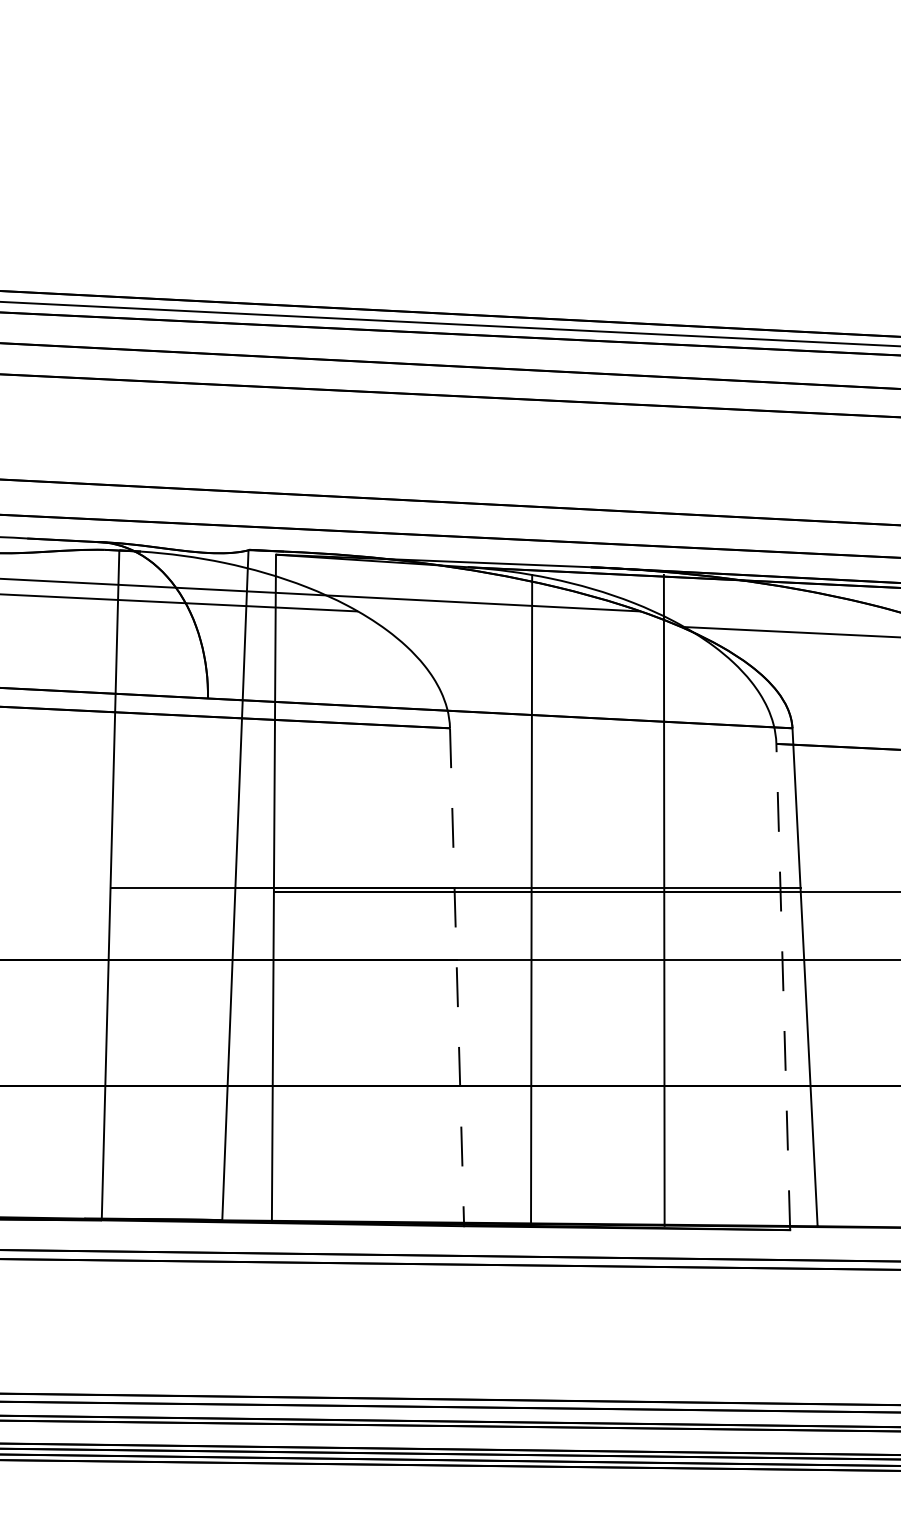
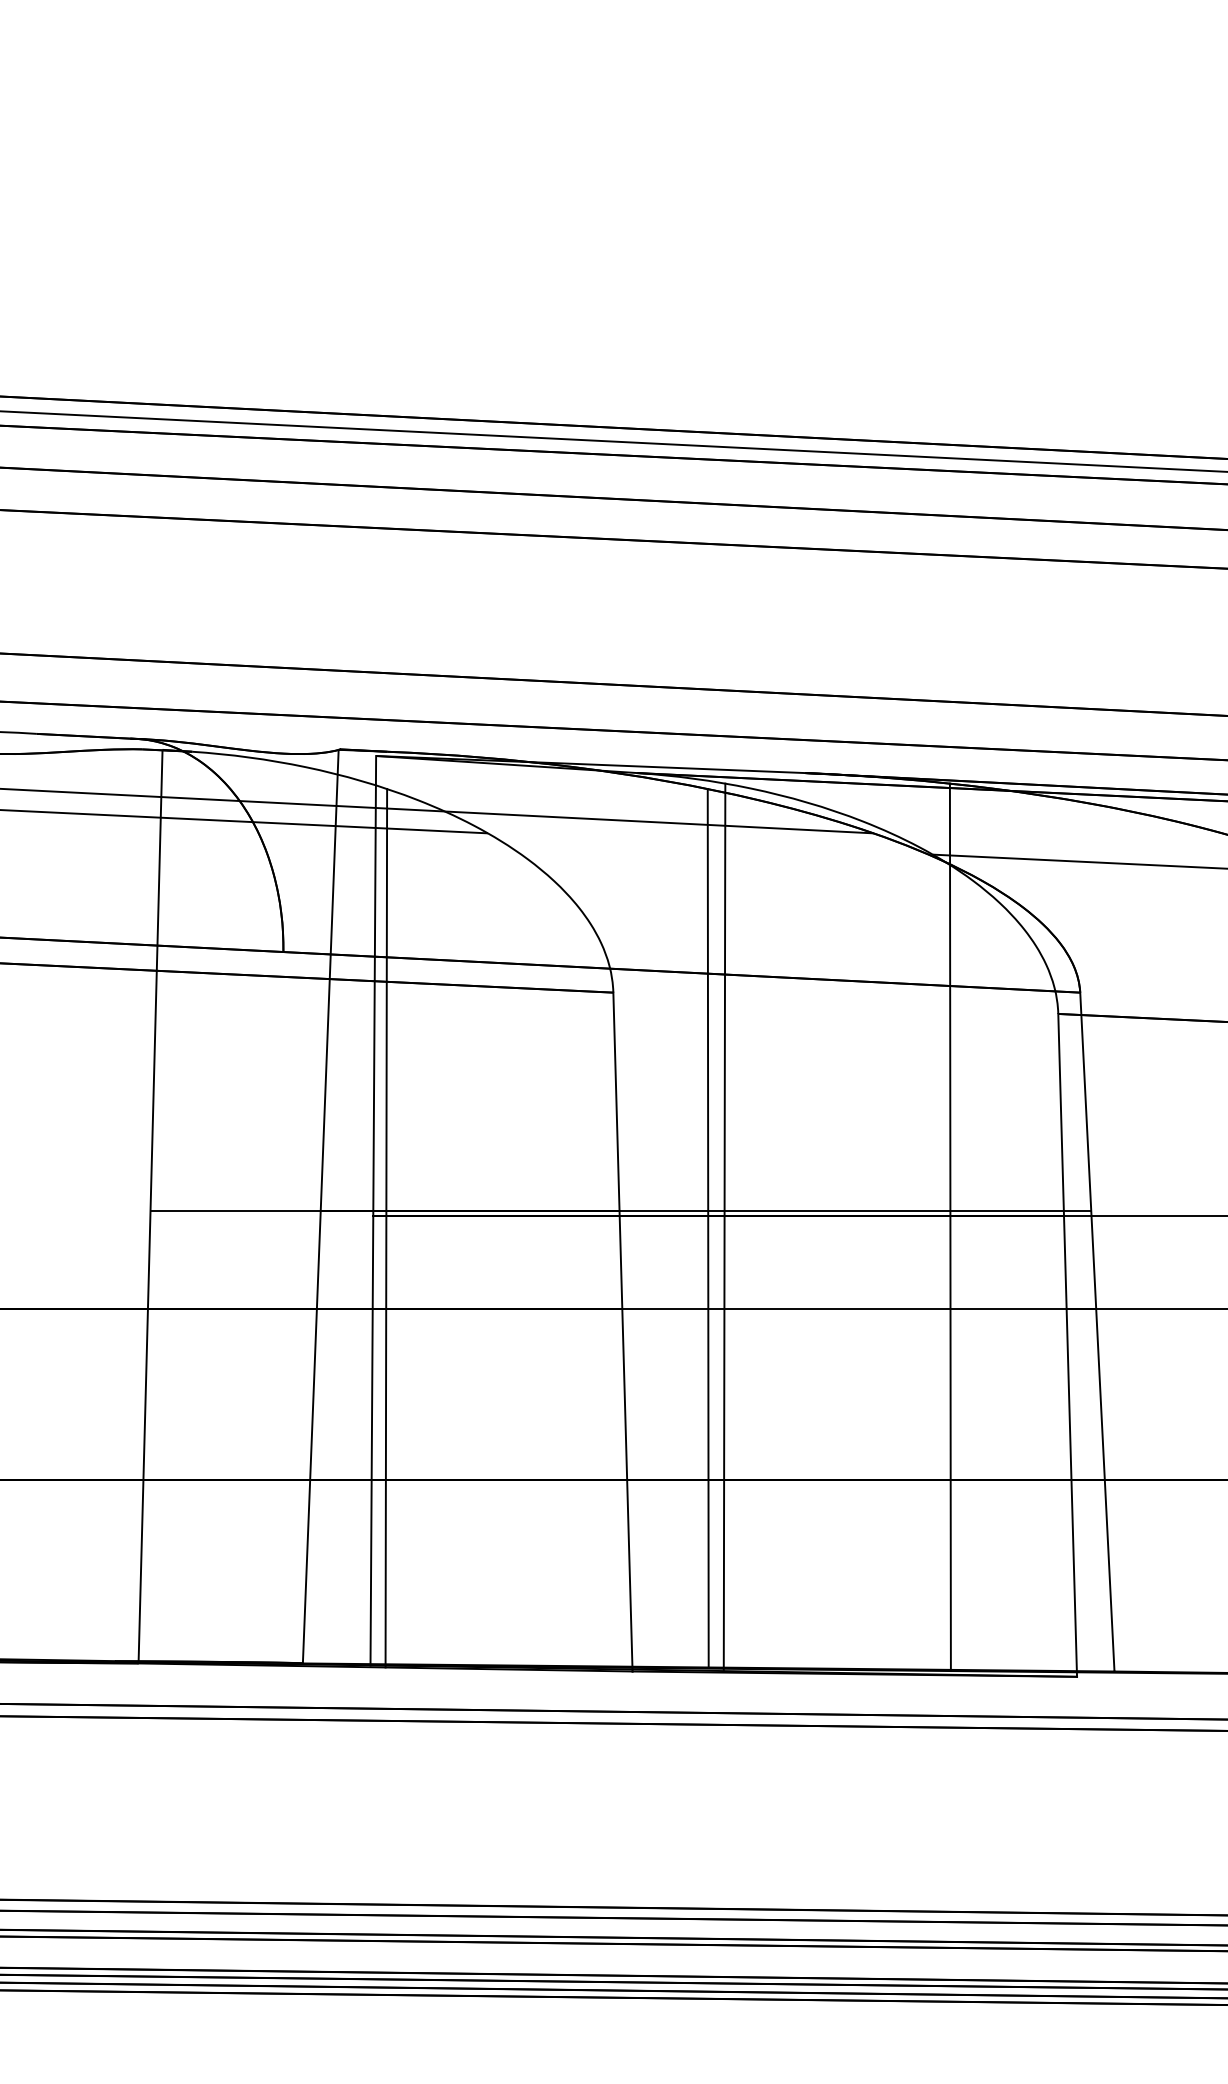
line: (663, 899) -> (949, 1226), moved
line: (283, 900) -> (386, 1227), added
line: (519, 900) -> (708, 1227), added
line: (457, 977) -> (623, 1332), dashed -> solid
line: (783, 986) -> (1067, 1344), dashed -> solid

